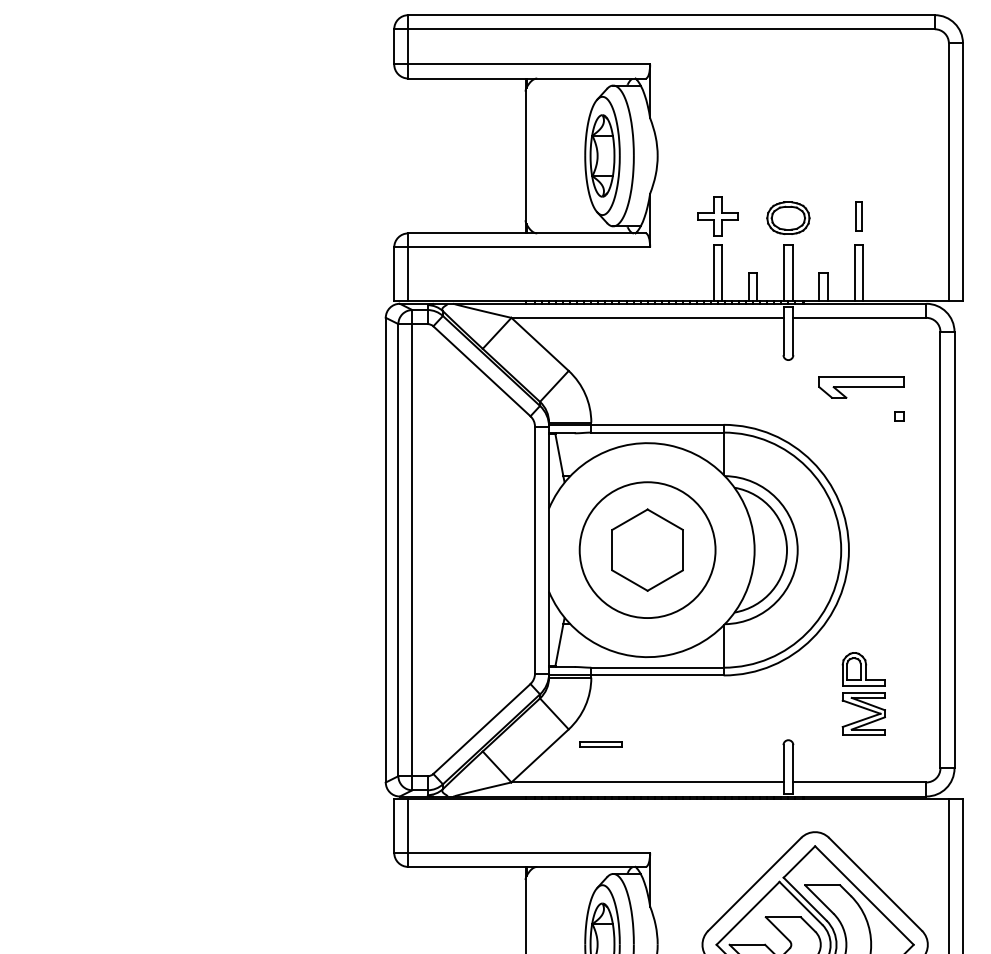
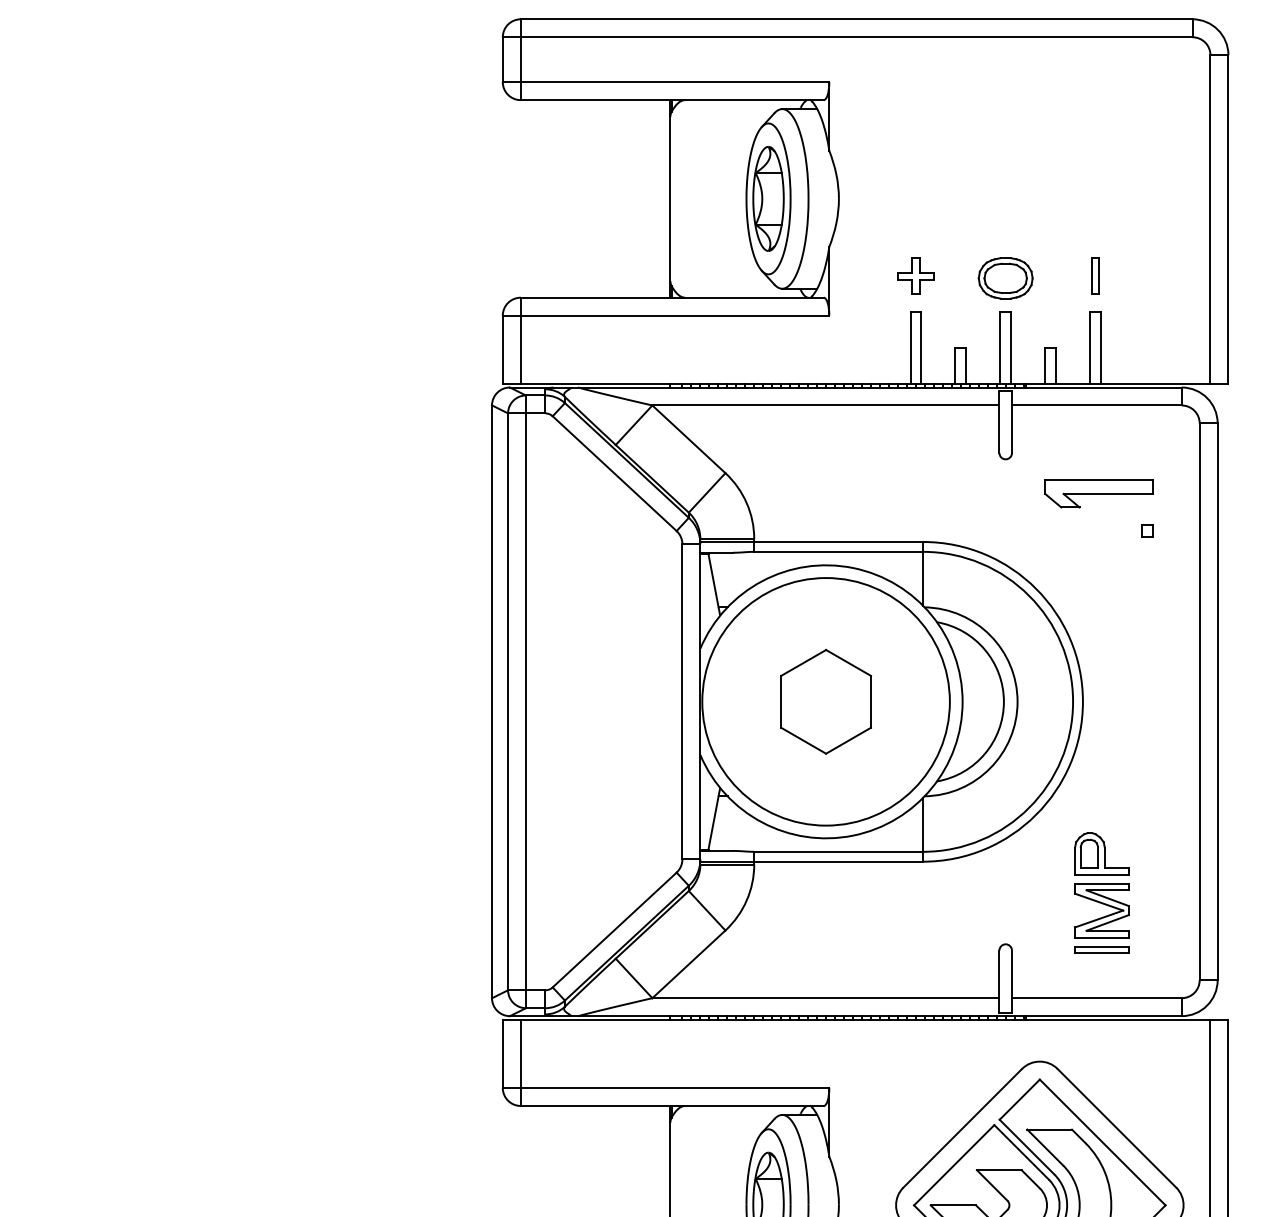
part: (717, 215) -> (915, 275), size x0.71
circle: (647, 549) -> (825, 701), size x1.43
part: (600, 744) -> (1101, 949), moved

